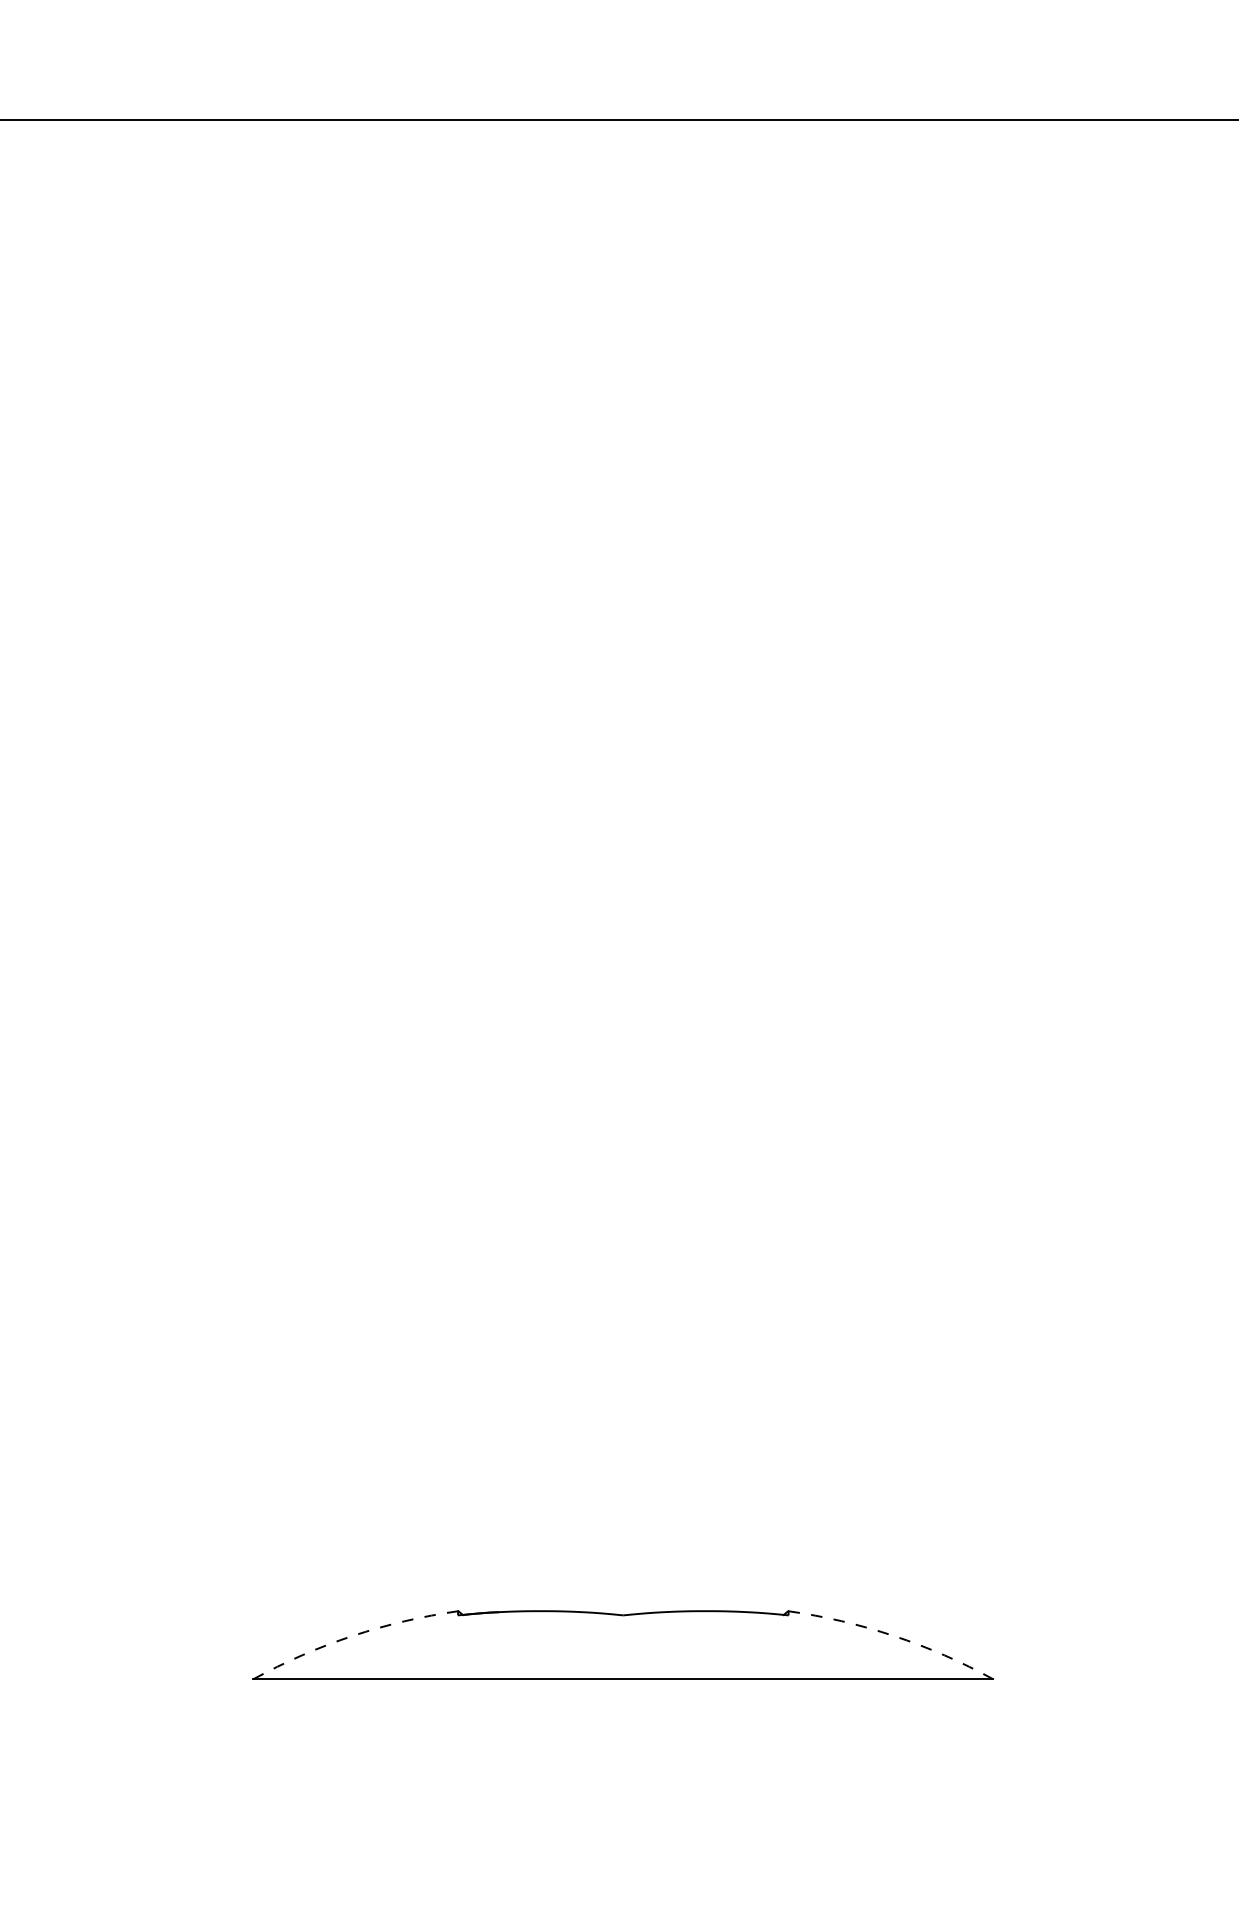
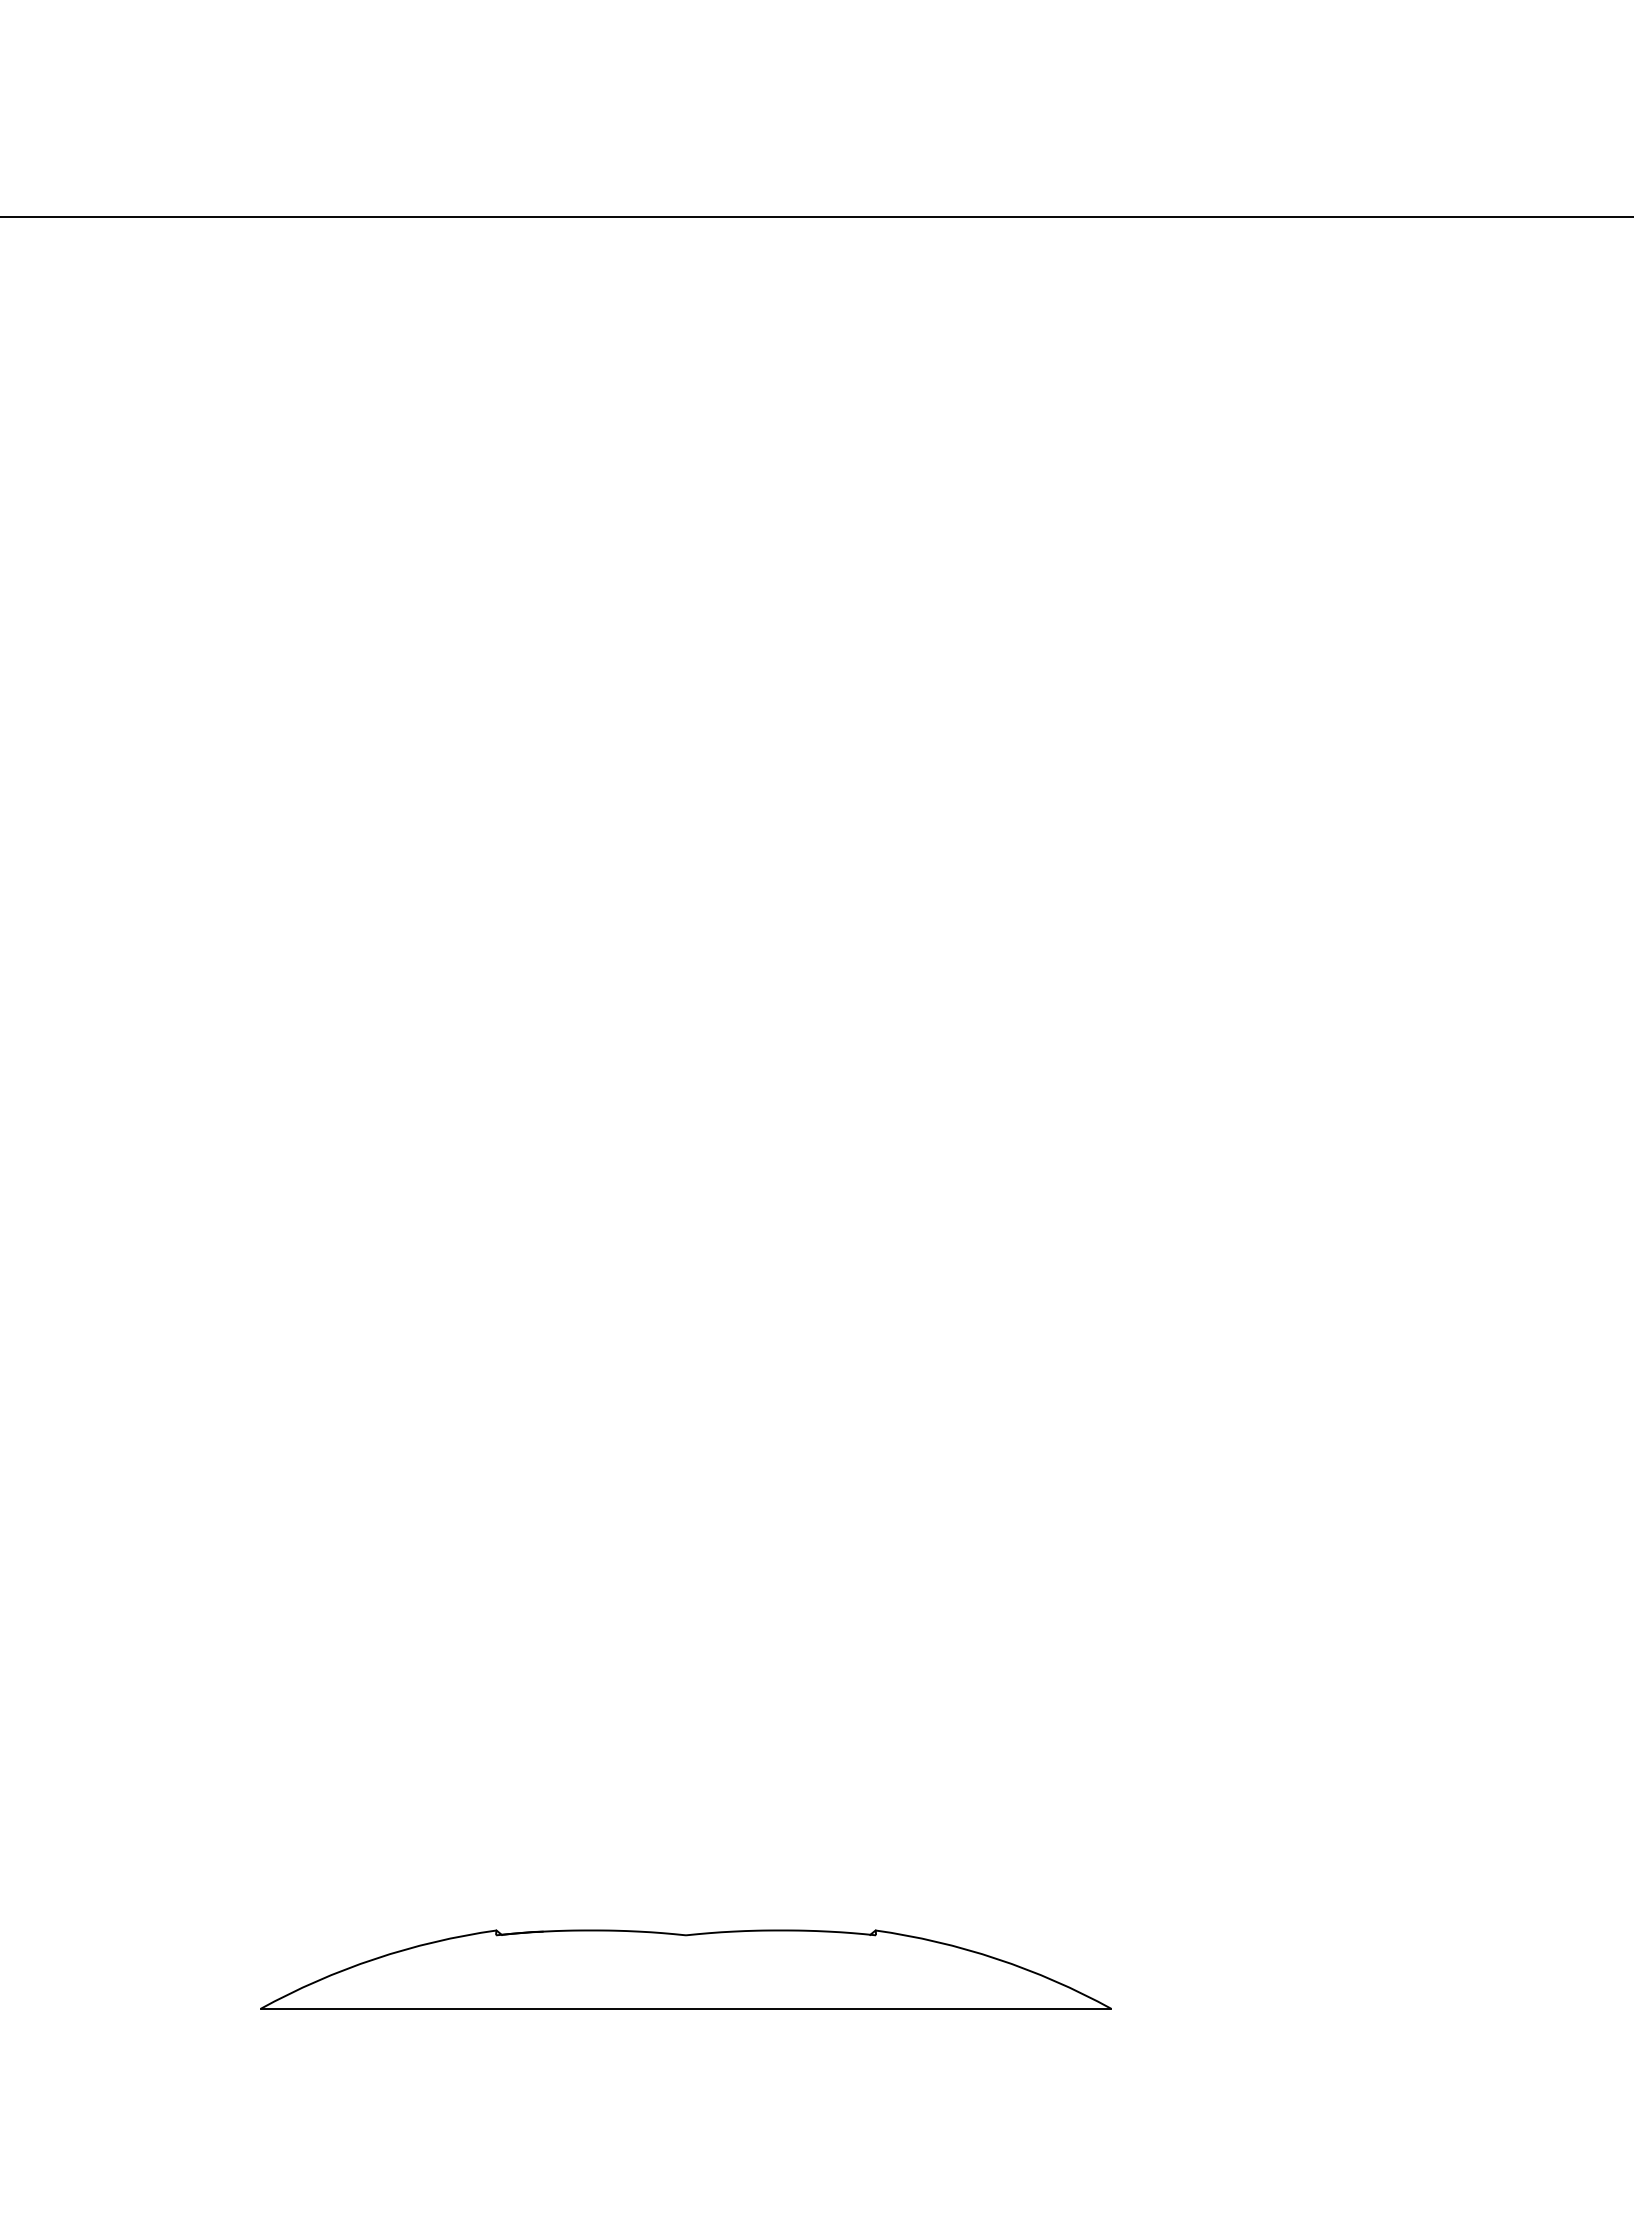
arc: (353, 1635) -> (375, 1958), dashed -> solid
arc: (894, 1635) -> (997, 1958), dashed -> solid

